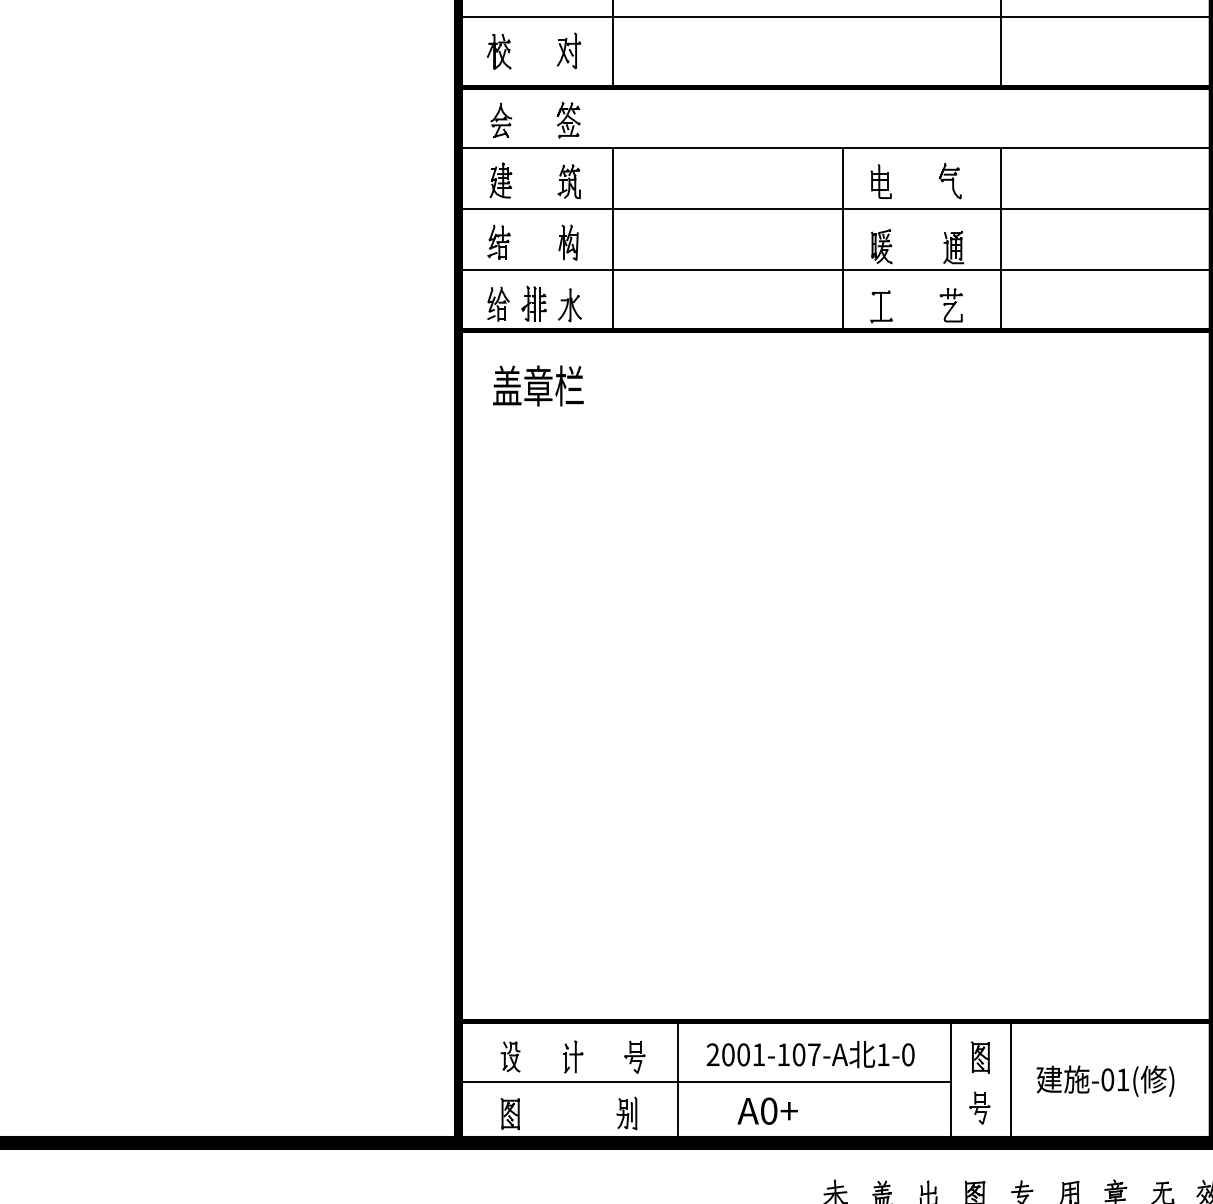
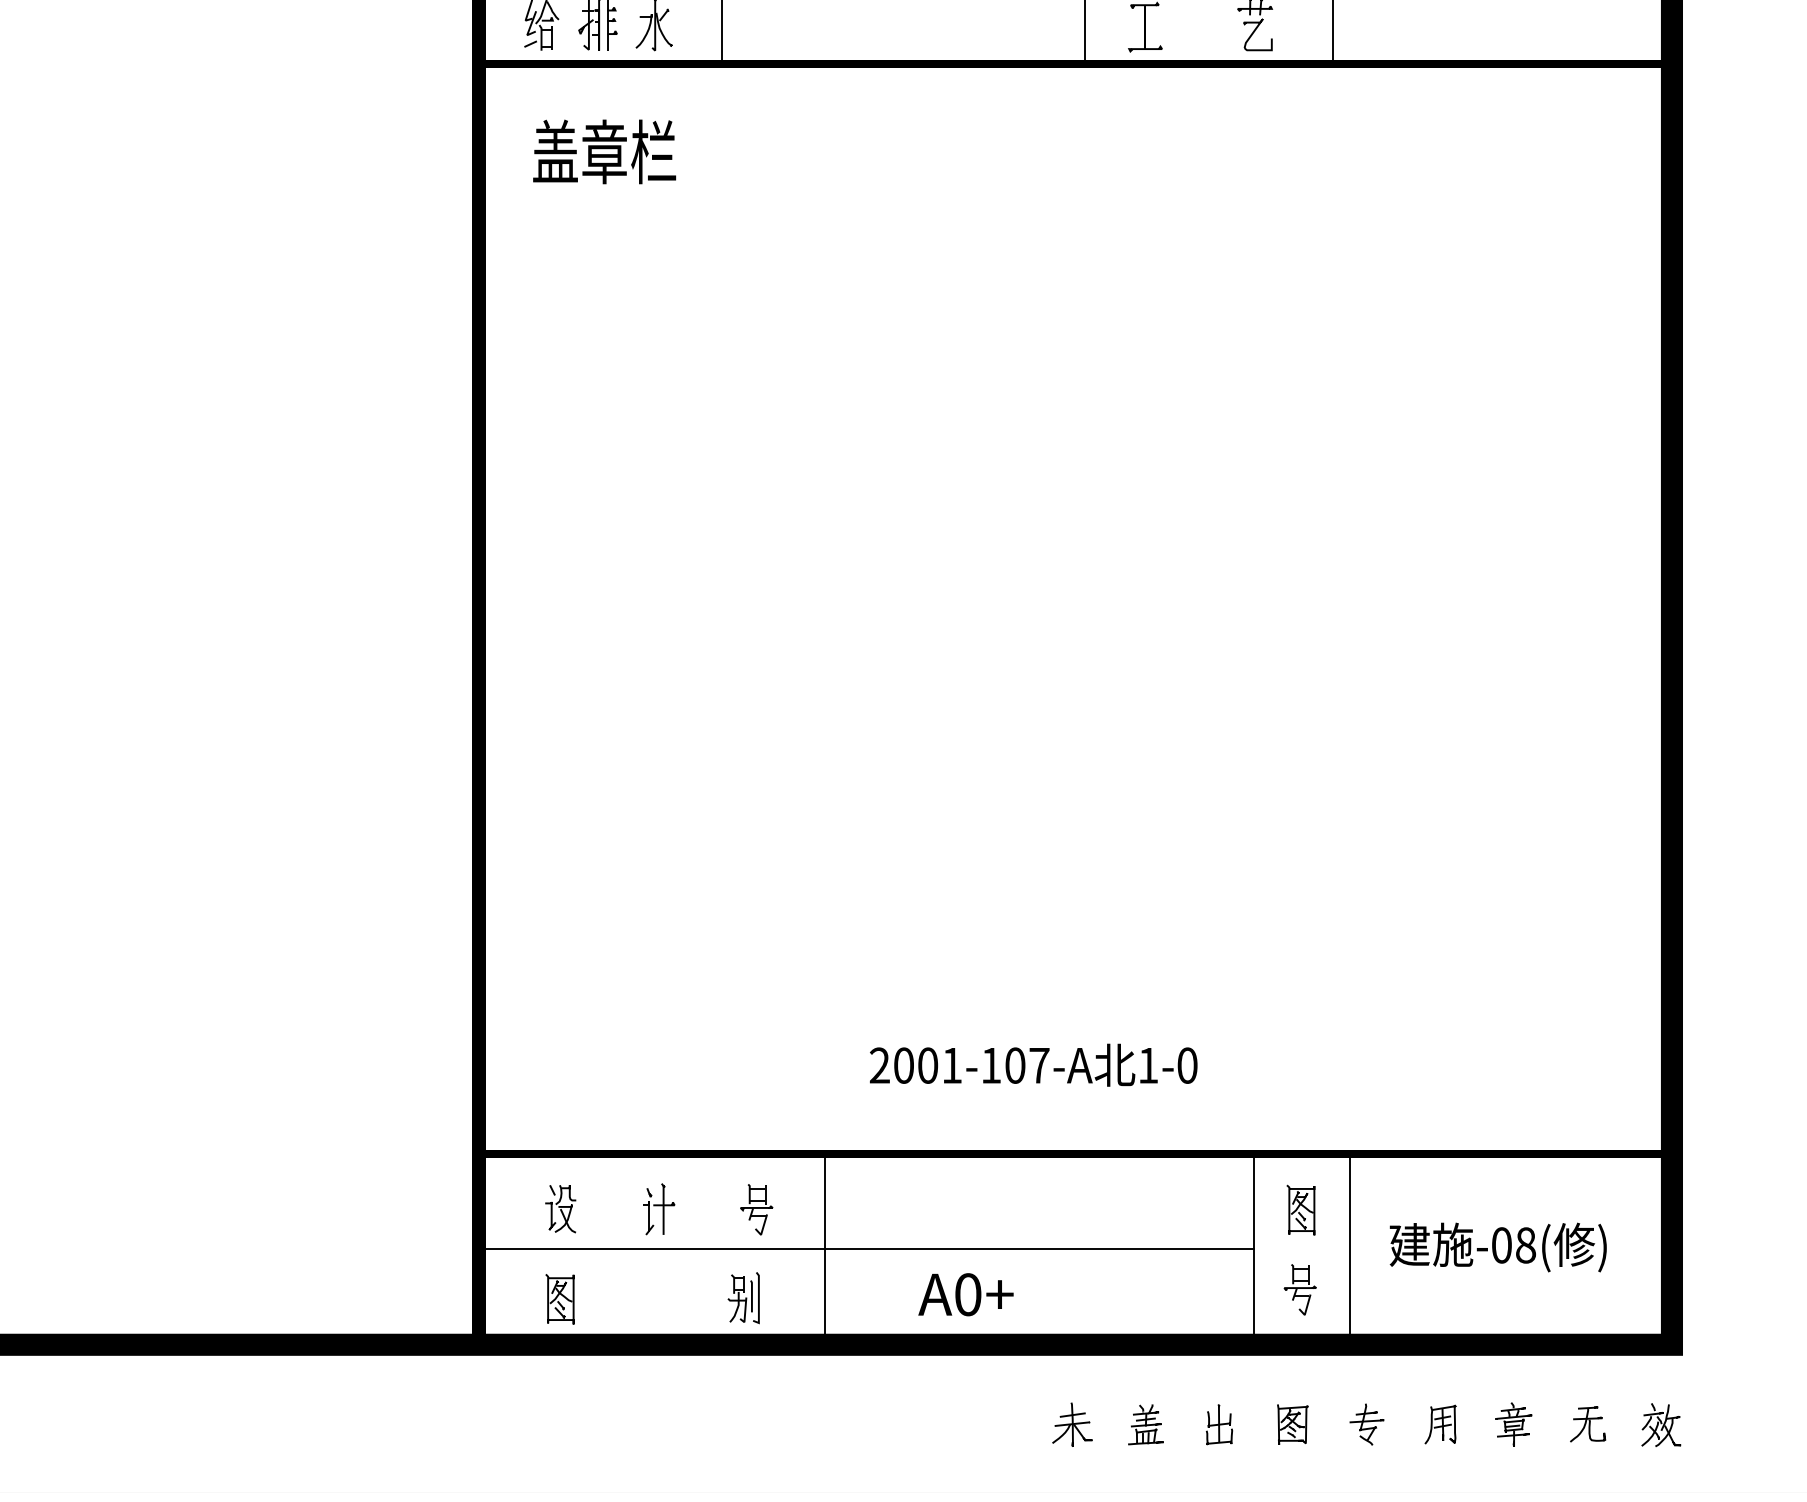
text: (810, 1054) -> (1033, 1065), moved
text: (1122, 1079) -> (1525, 1244), -01( -> -08(

